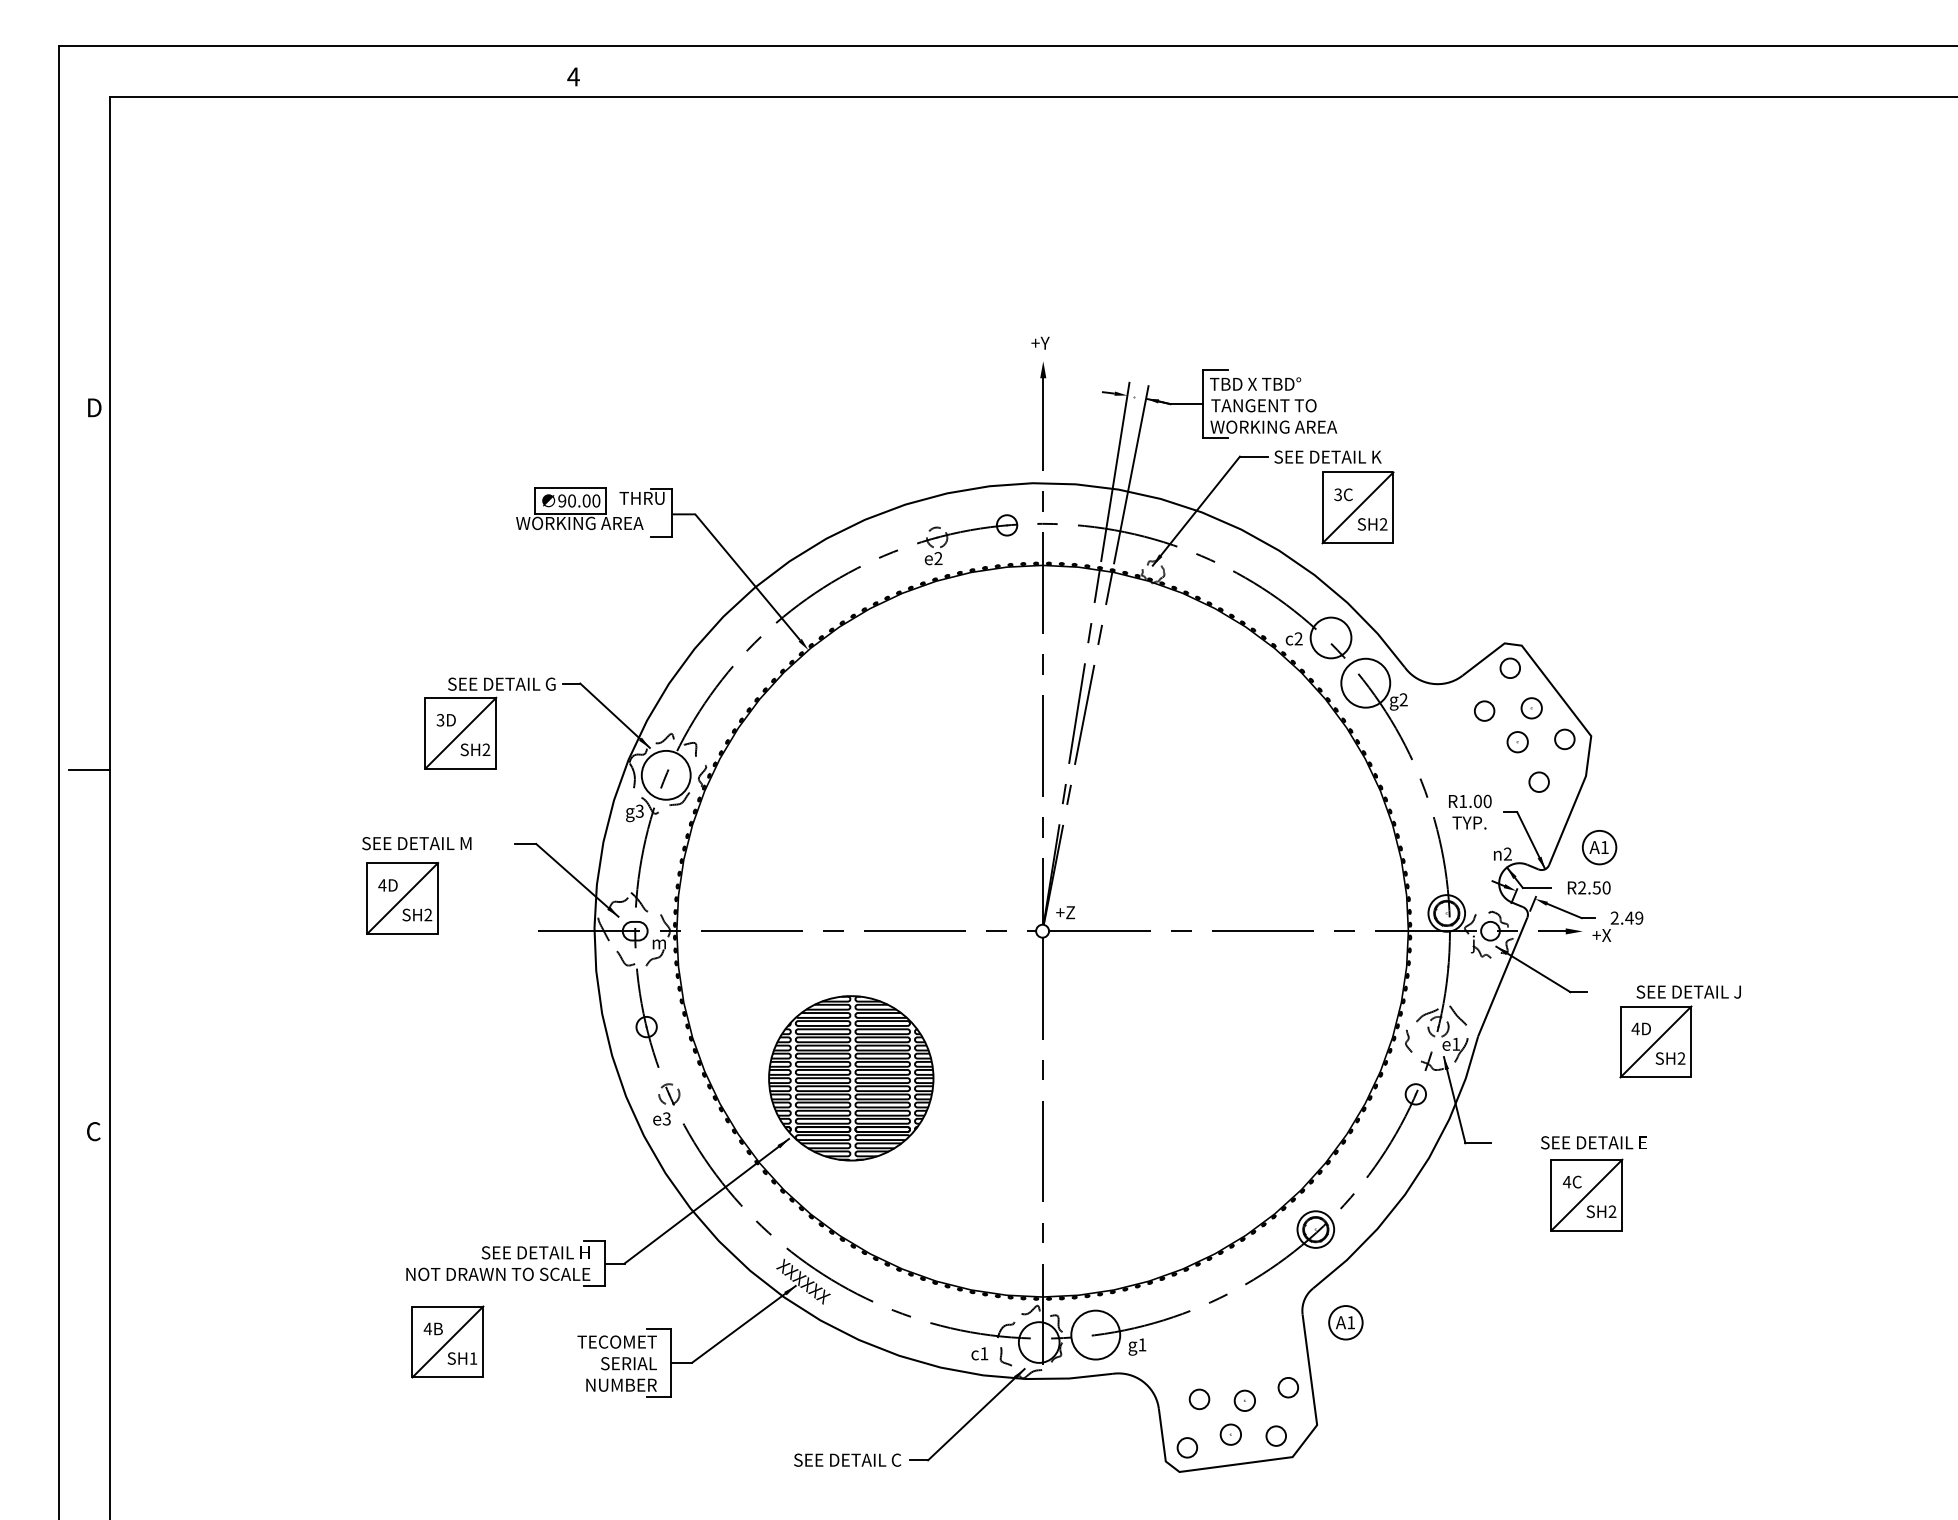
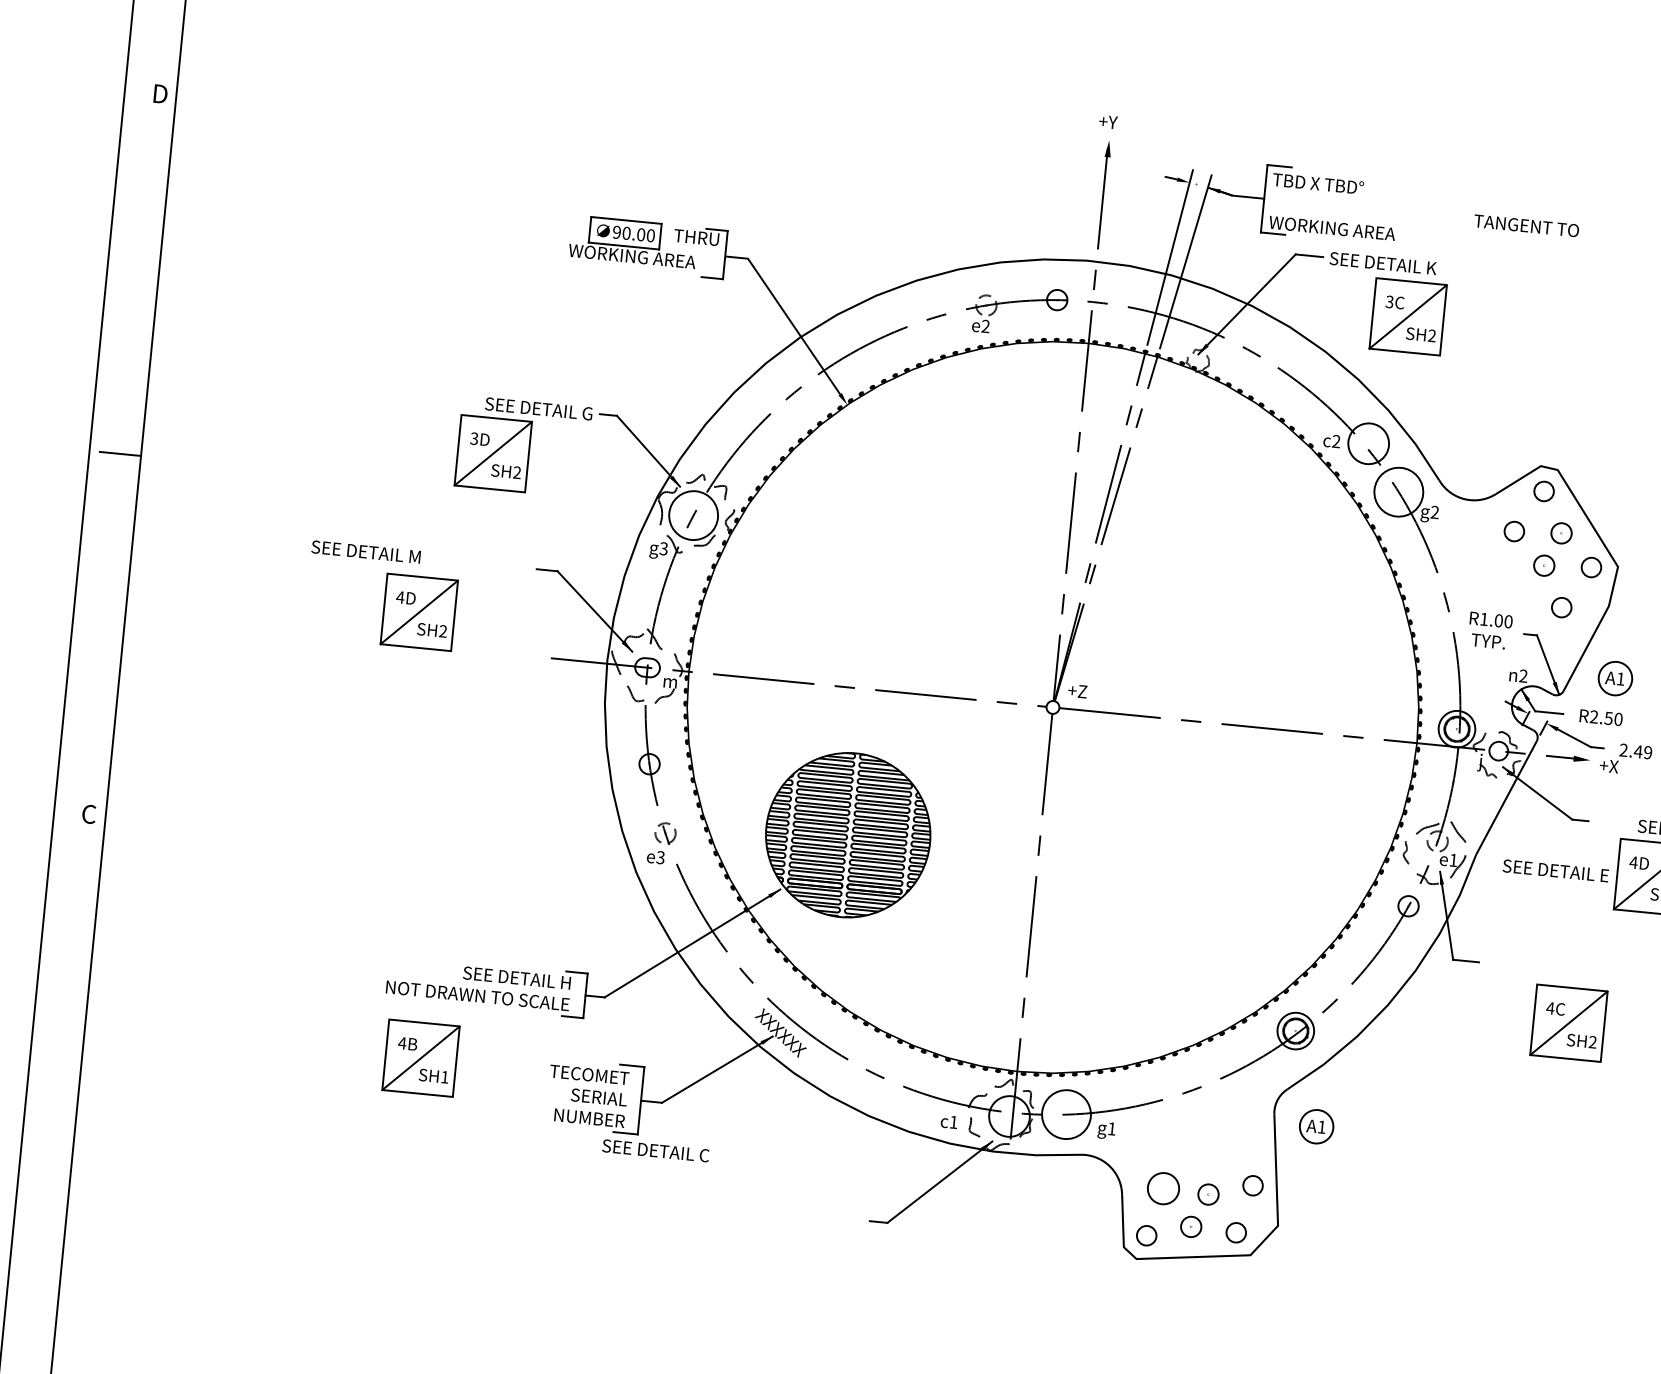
text: (1263, 405) -> (1526, 225), moved
text: (416, 843) -> (365, 551), moved
text: (1593, 1142) -> (1555, 870), moved
circle: (1199, 1399) -> (1163, 1188), size x1.6
text: (847, 1459) -> (655, 1150), moved

